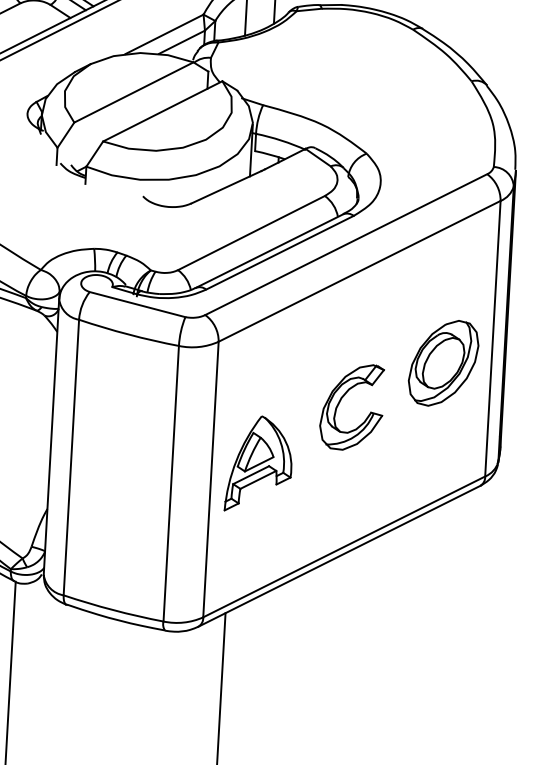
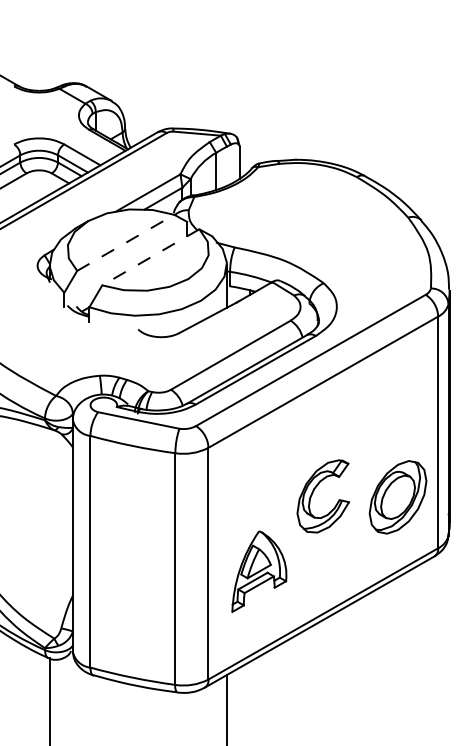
line: (134, 92) -> (126, 242), solid -> dashed
line: (162, 111) -> (150, 257), solid -> dashed
part: (442, 363) -> (397, 497), moved
part: (259, 464) -> (259, 571), moved

